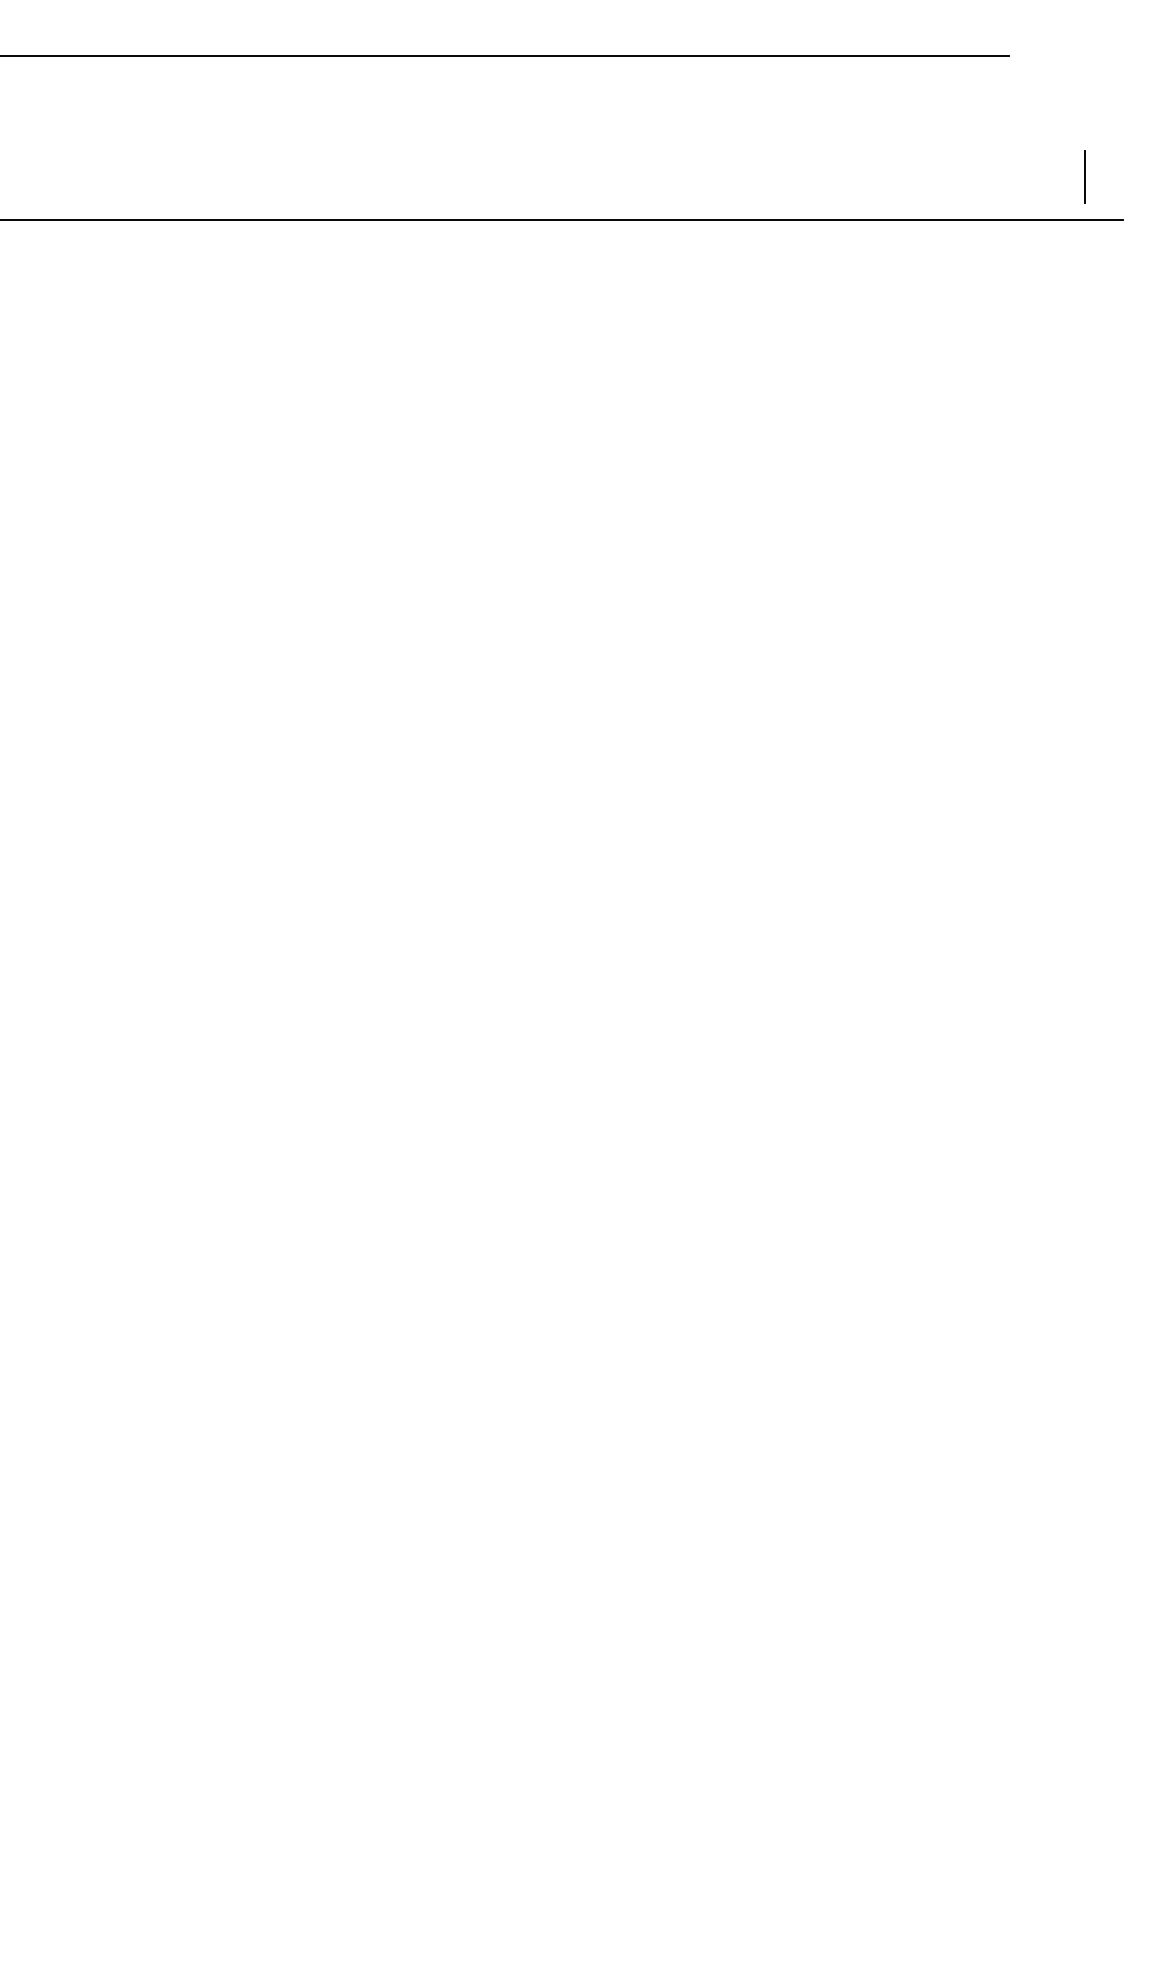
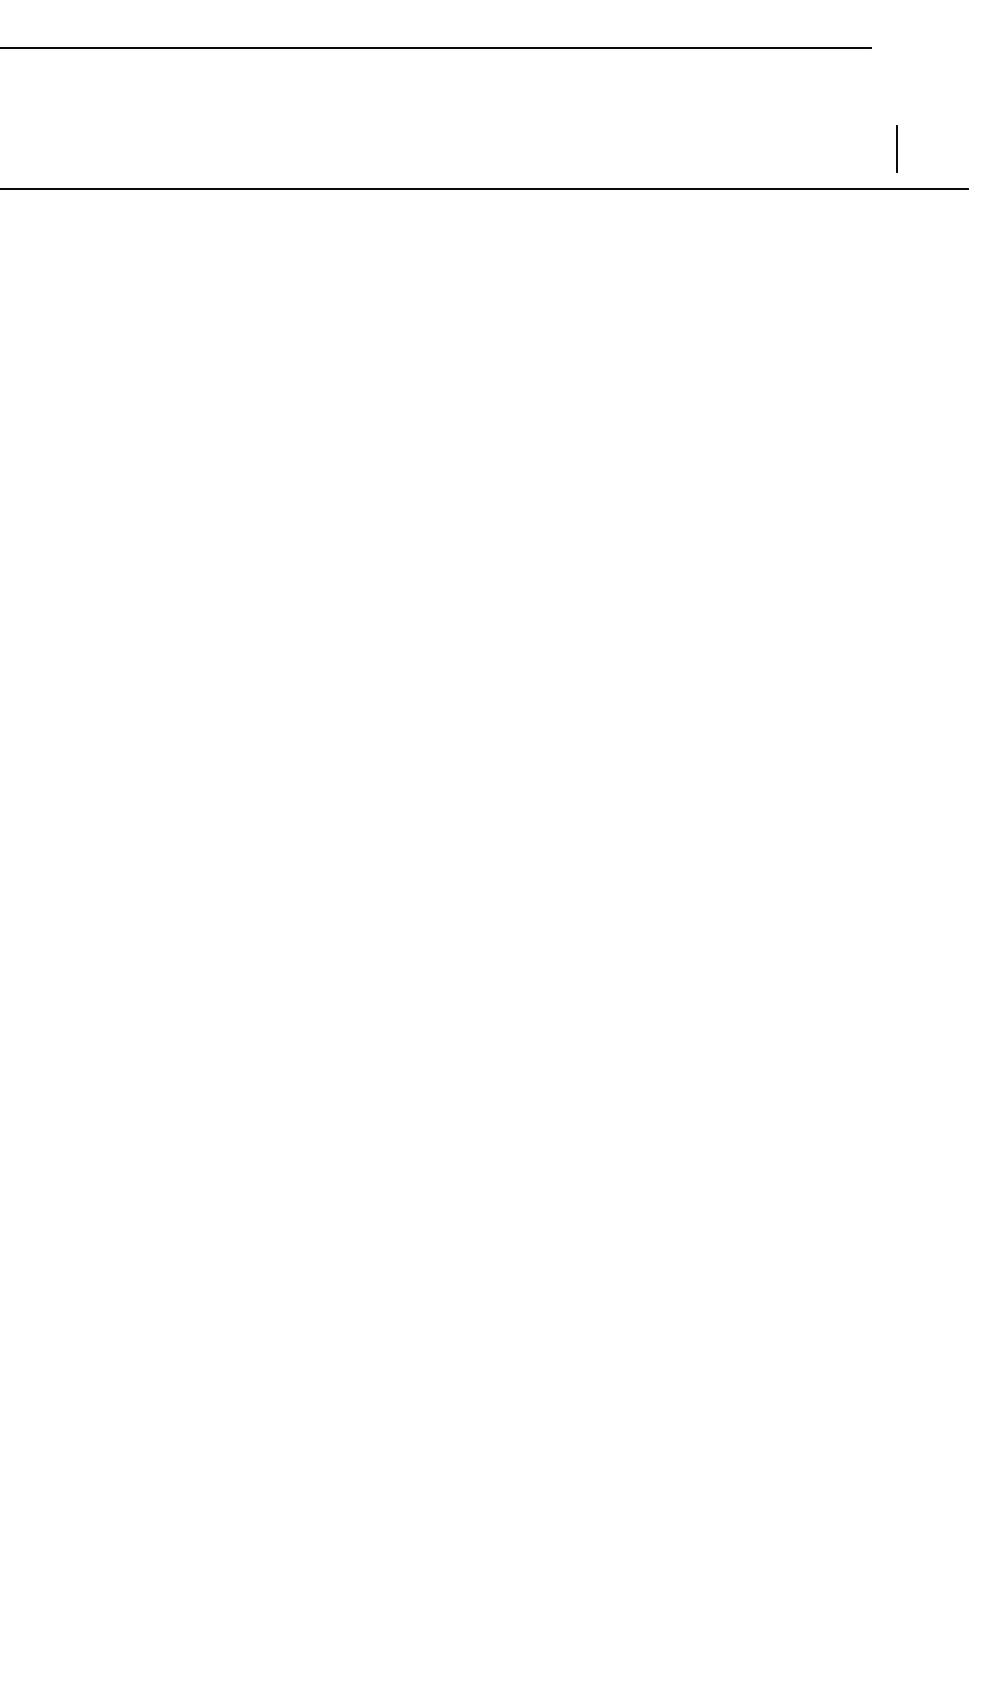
line: (1084, 176) -> (896, 148), moved

